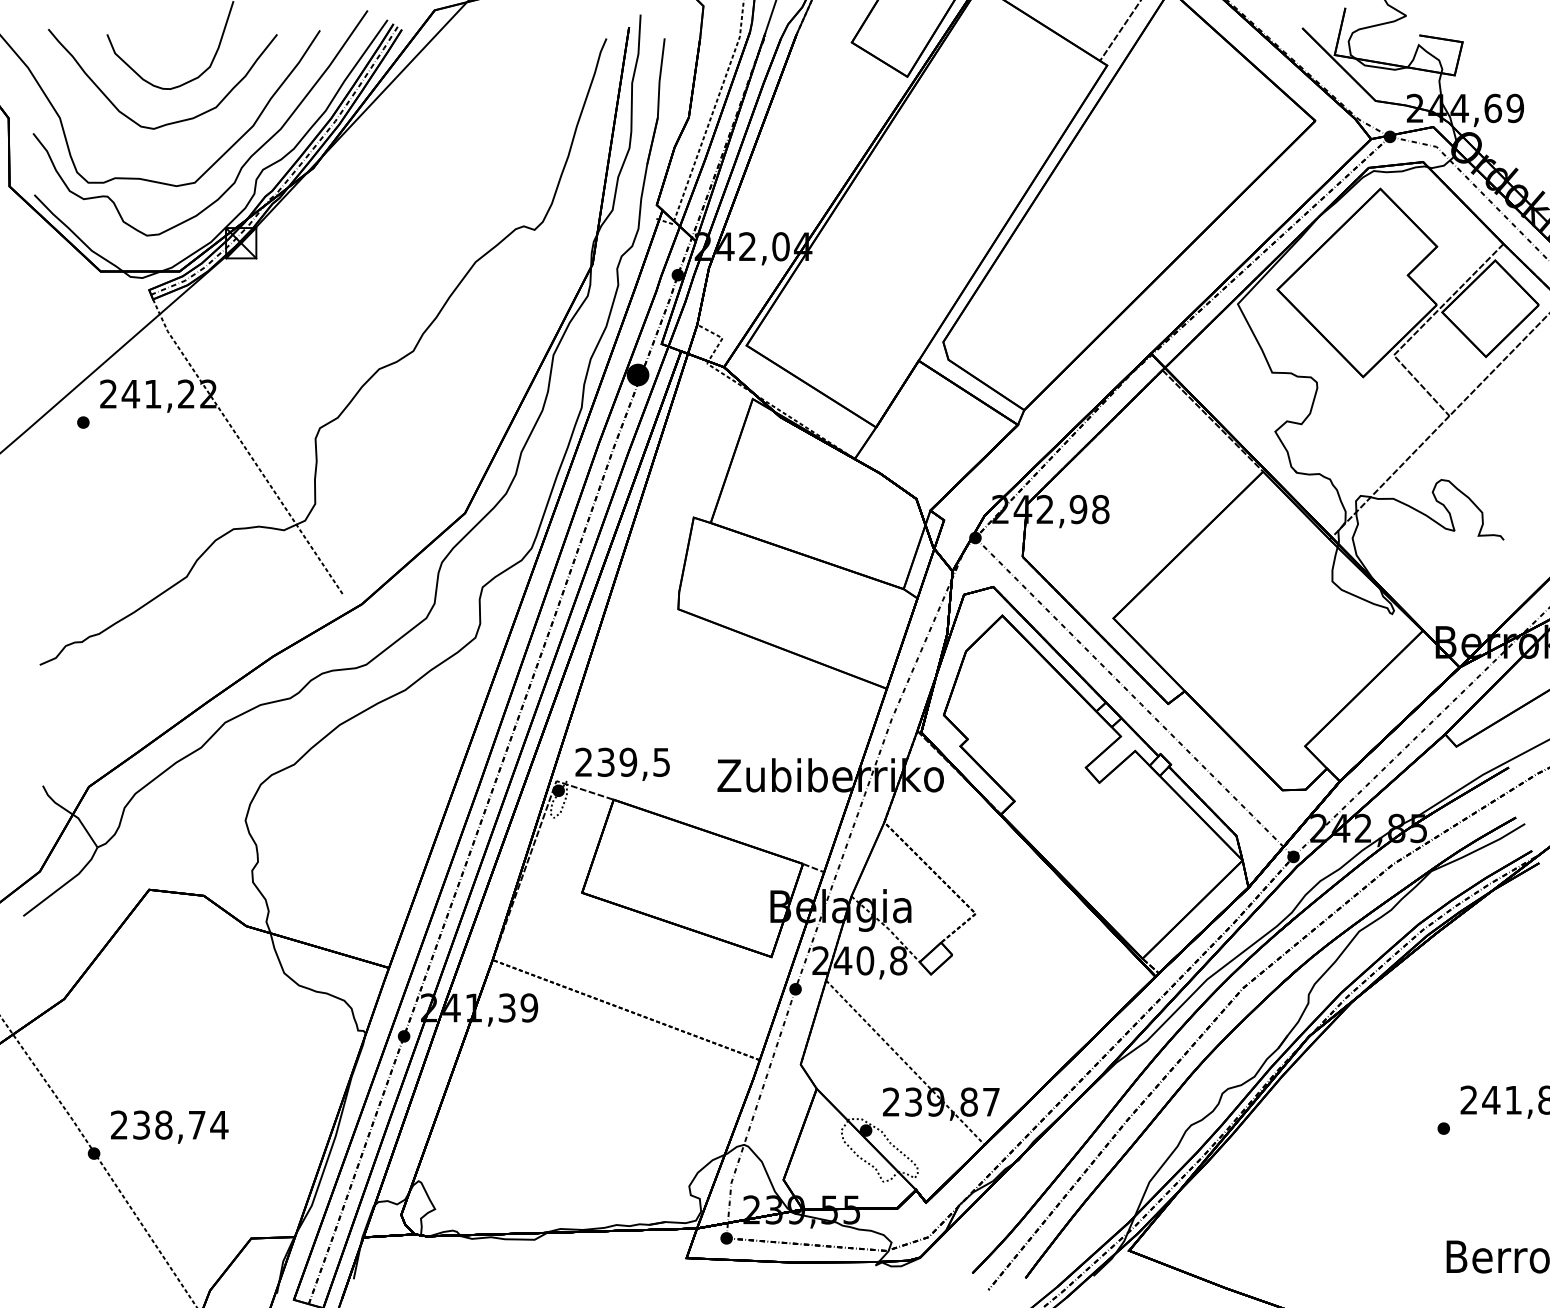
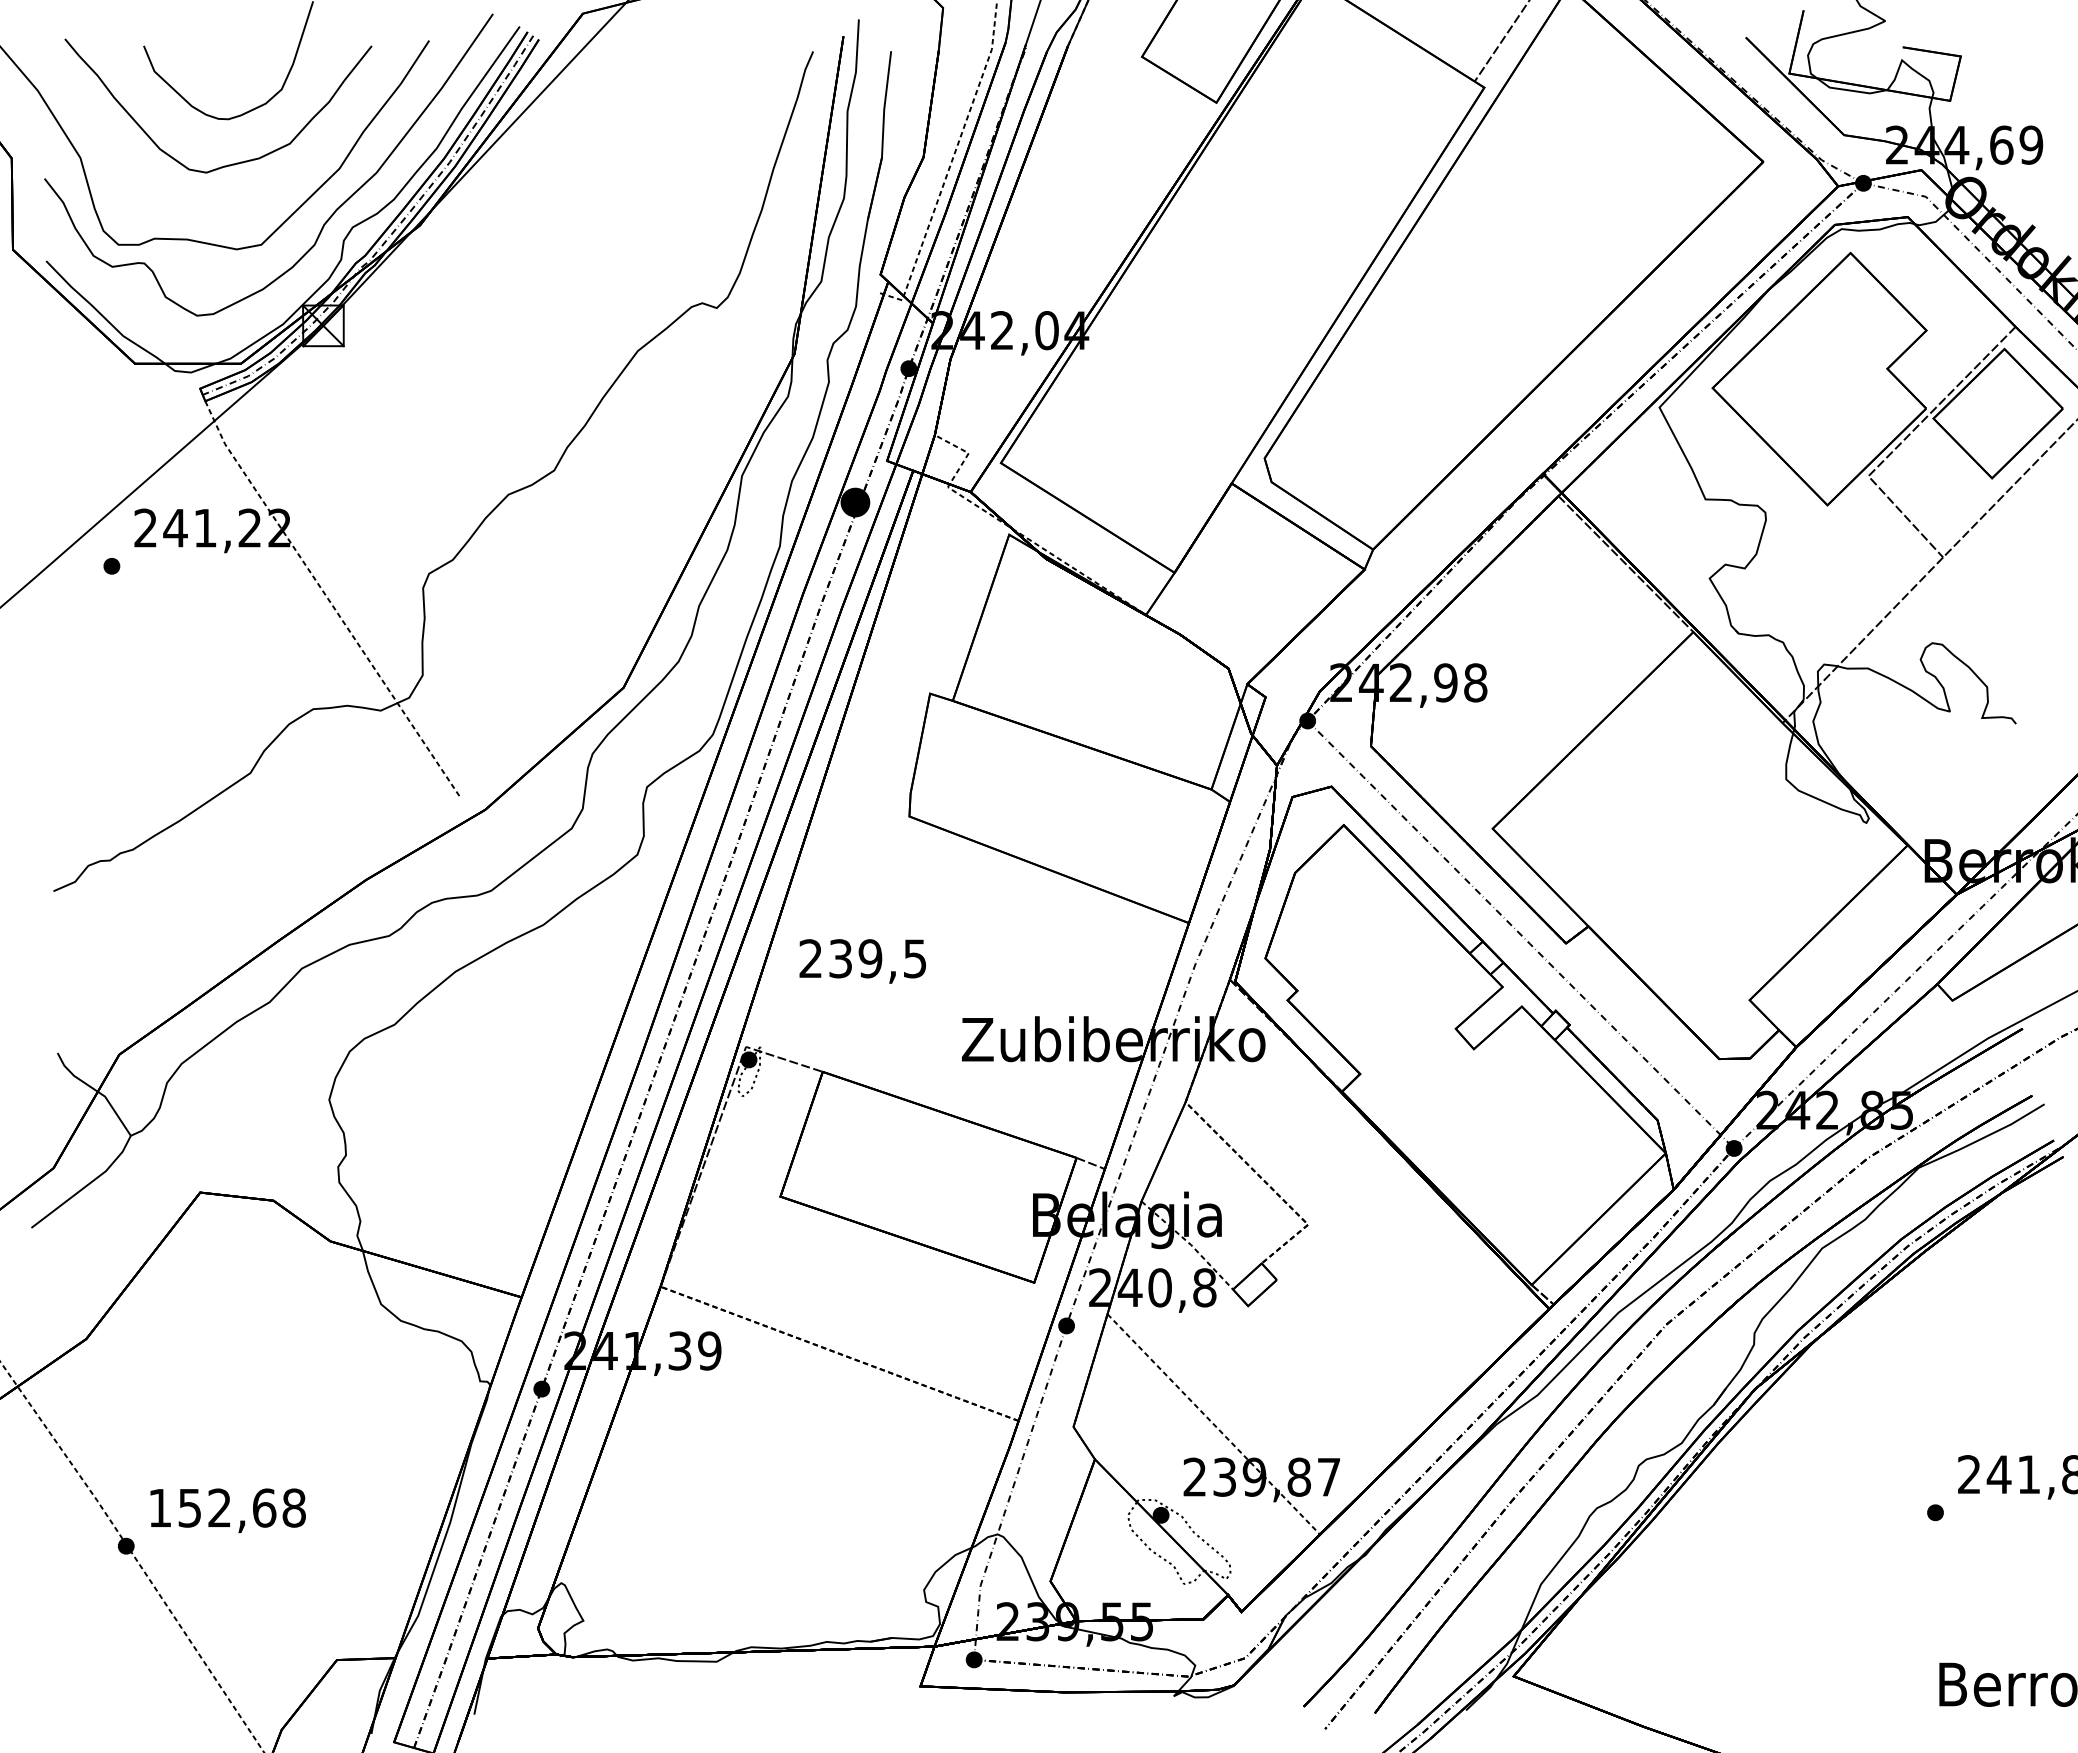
text: (622, 764) -> (862, 961), moved
text: (169, 1124) -> (227, 1507), 238,74 -> 152,68

